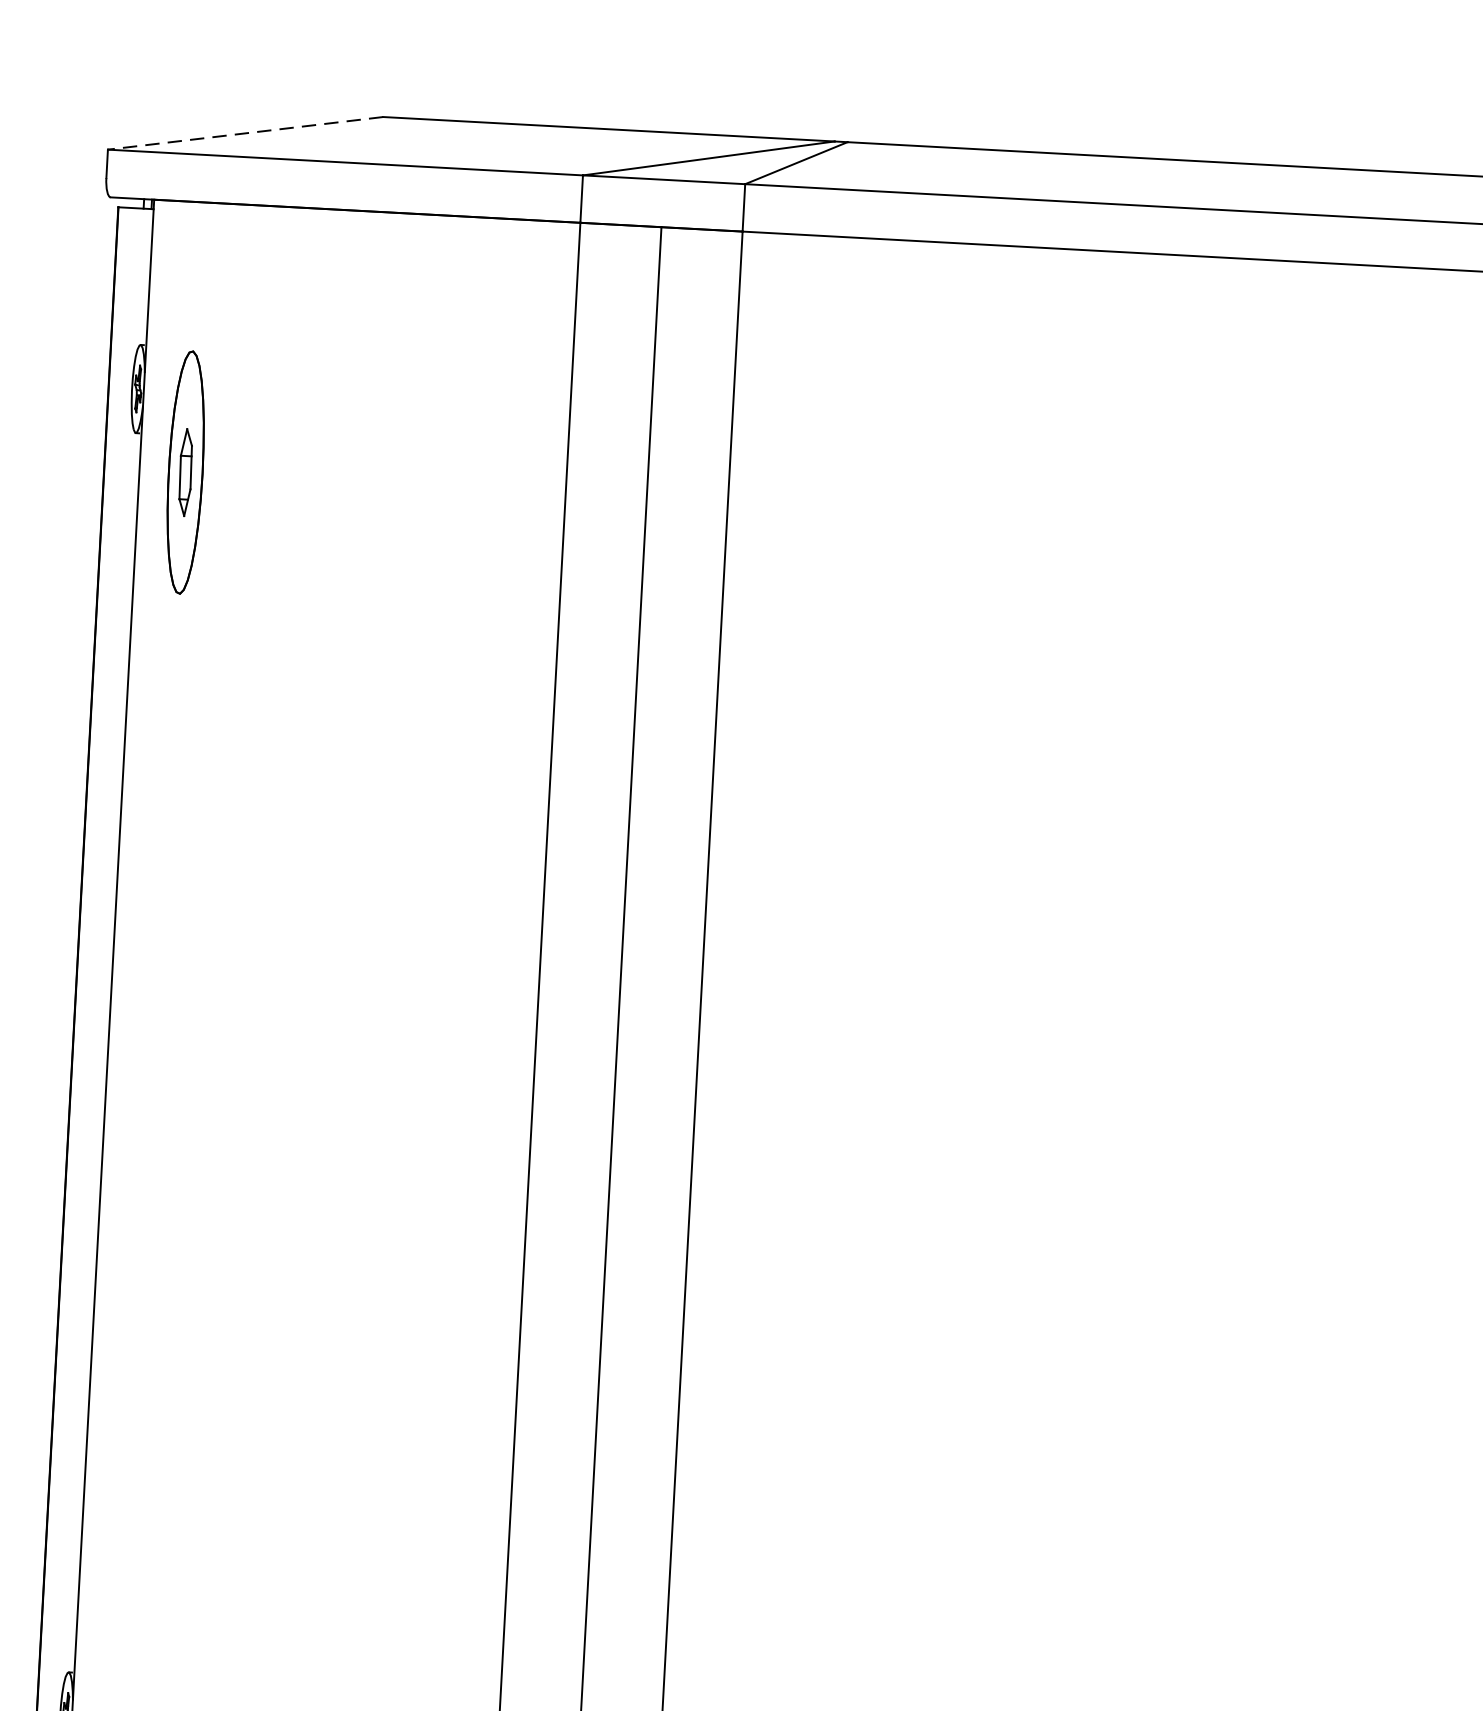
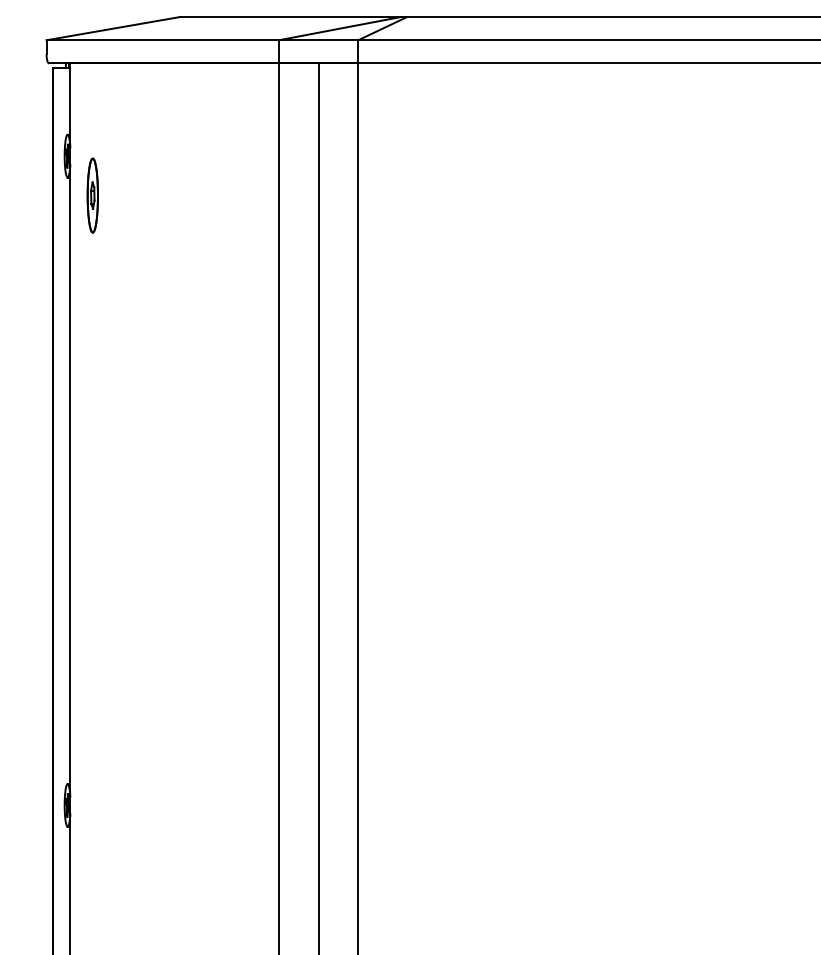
line: (246, 133) -> (113, 28), dashed -> solid
part: (184, 472) -> (92, 195), size x0.62

